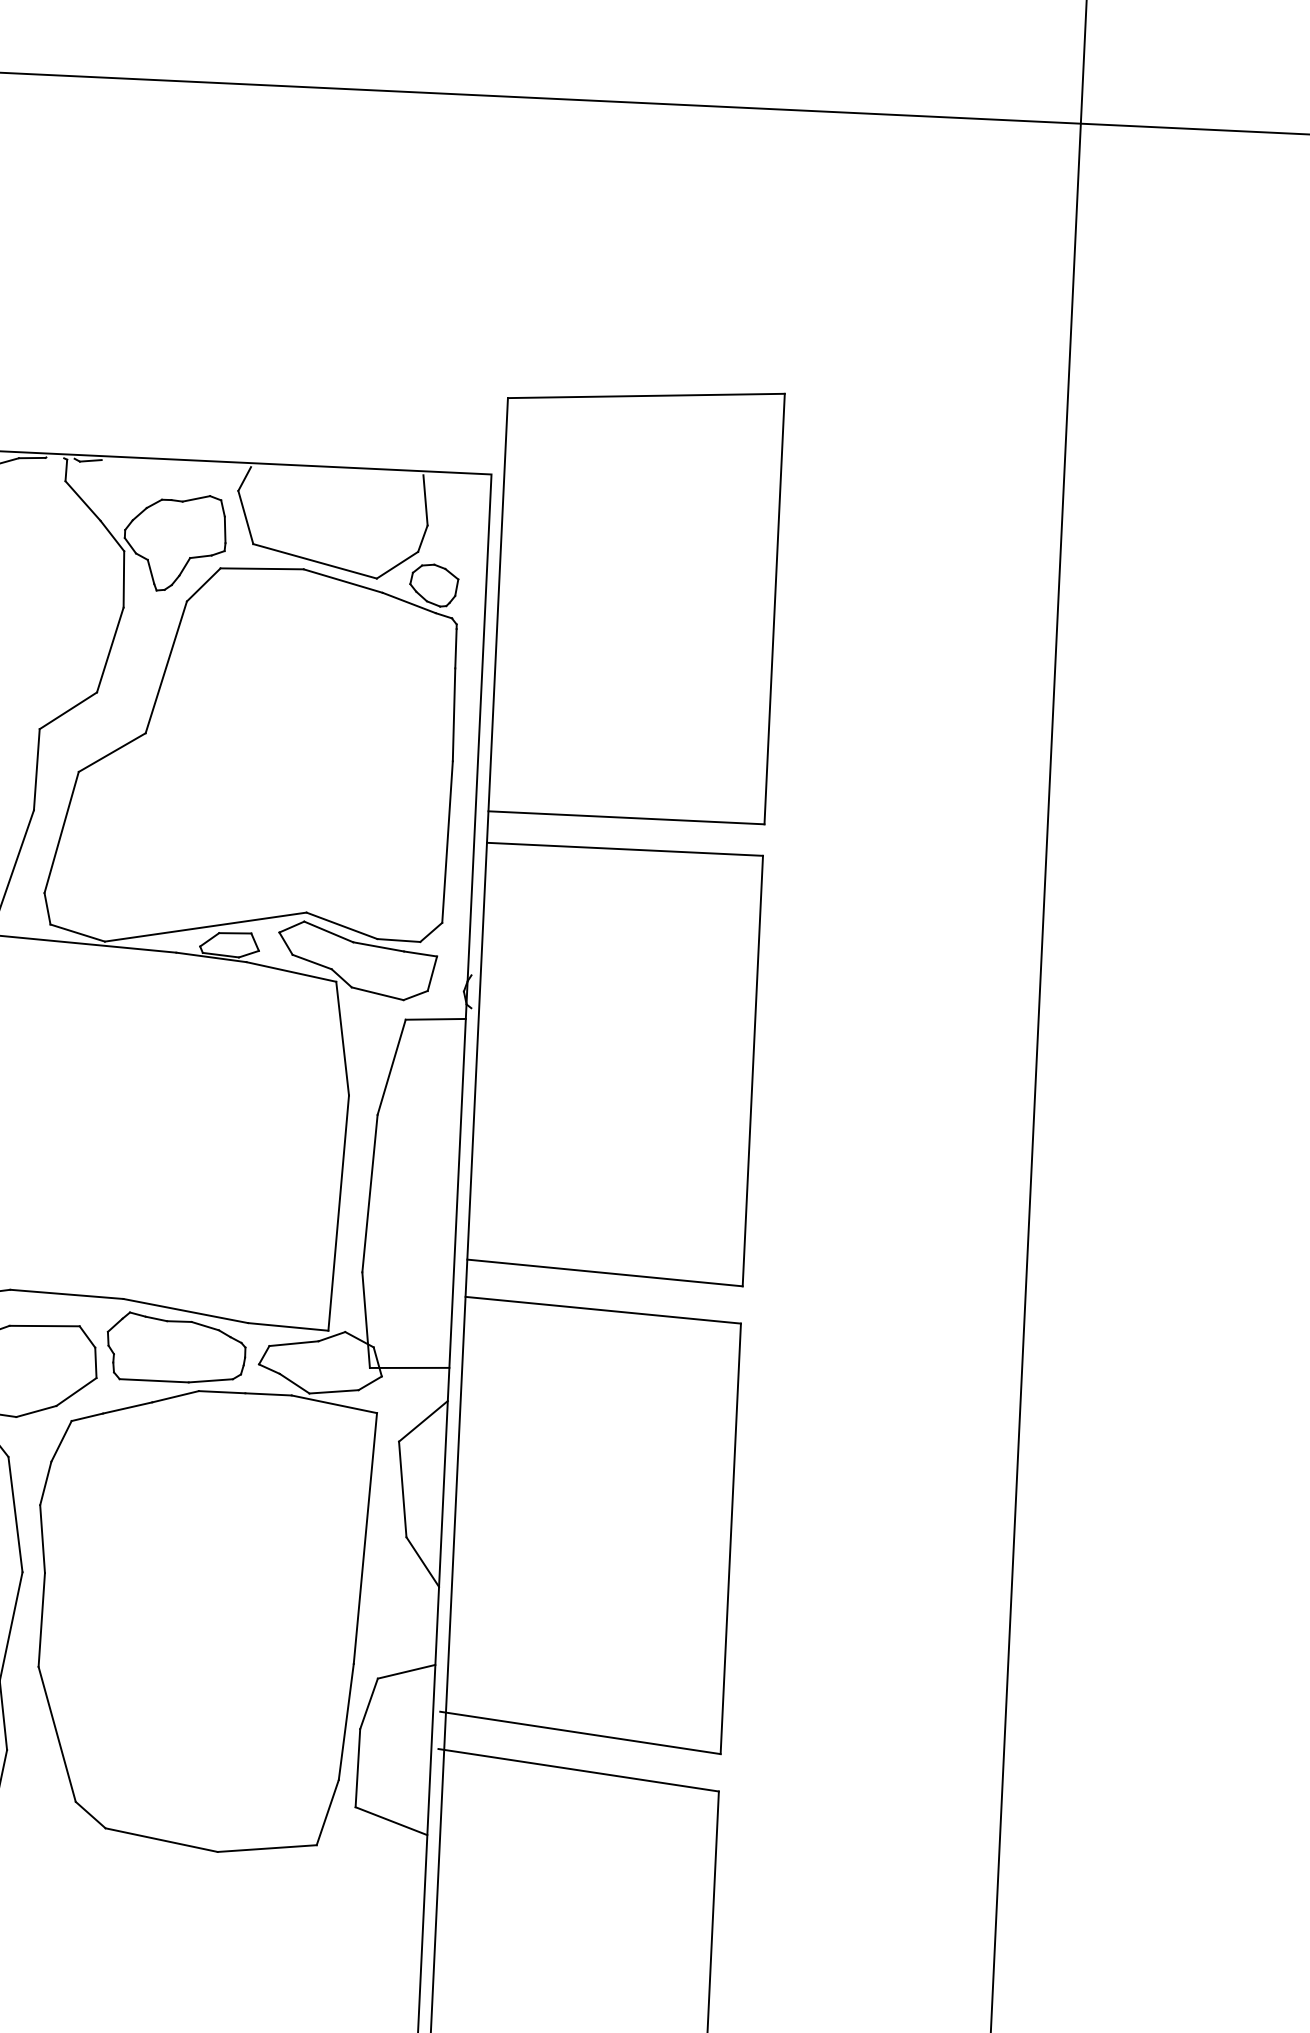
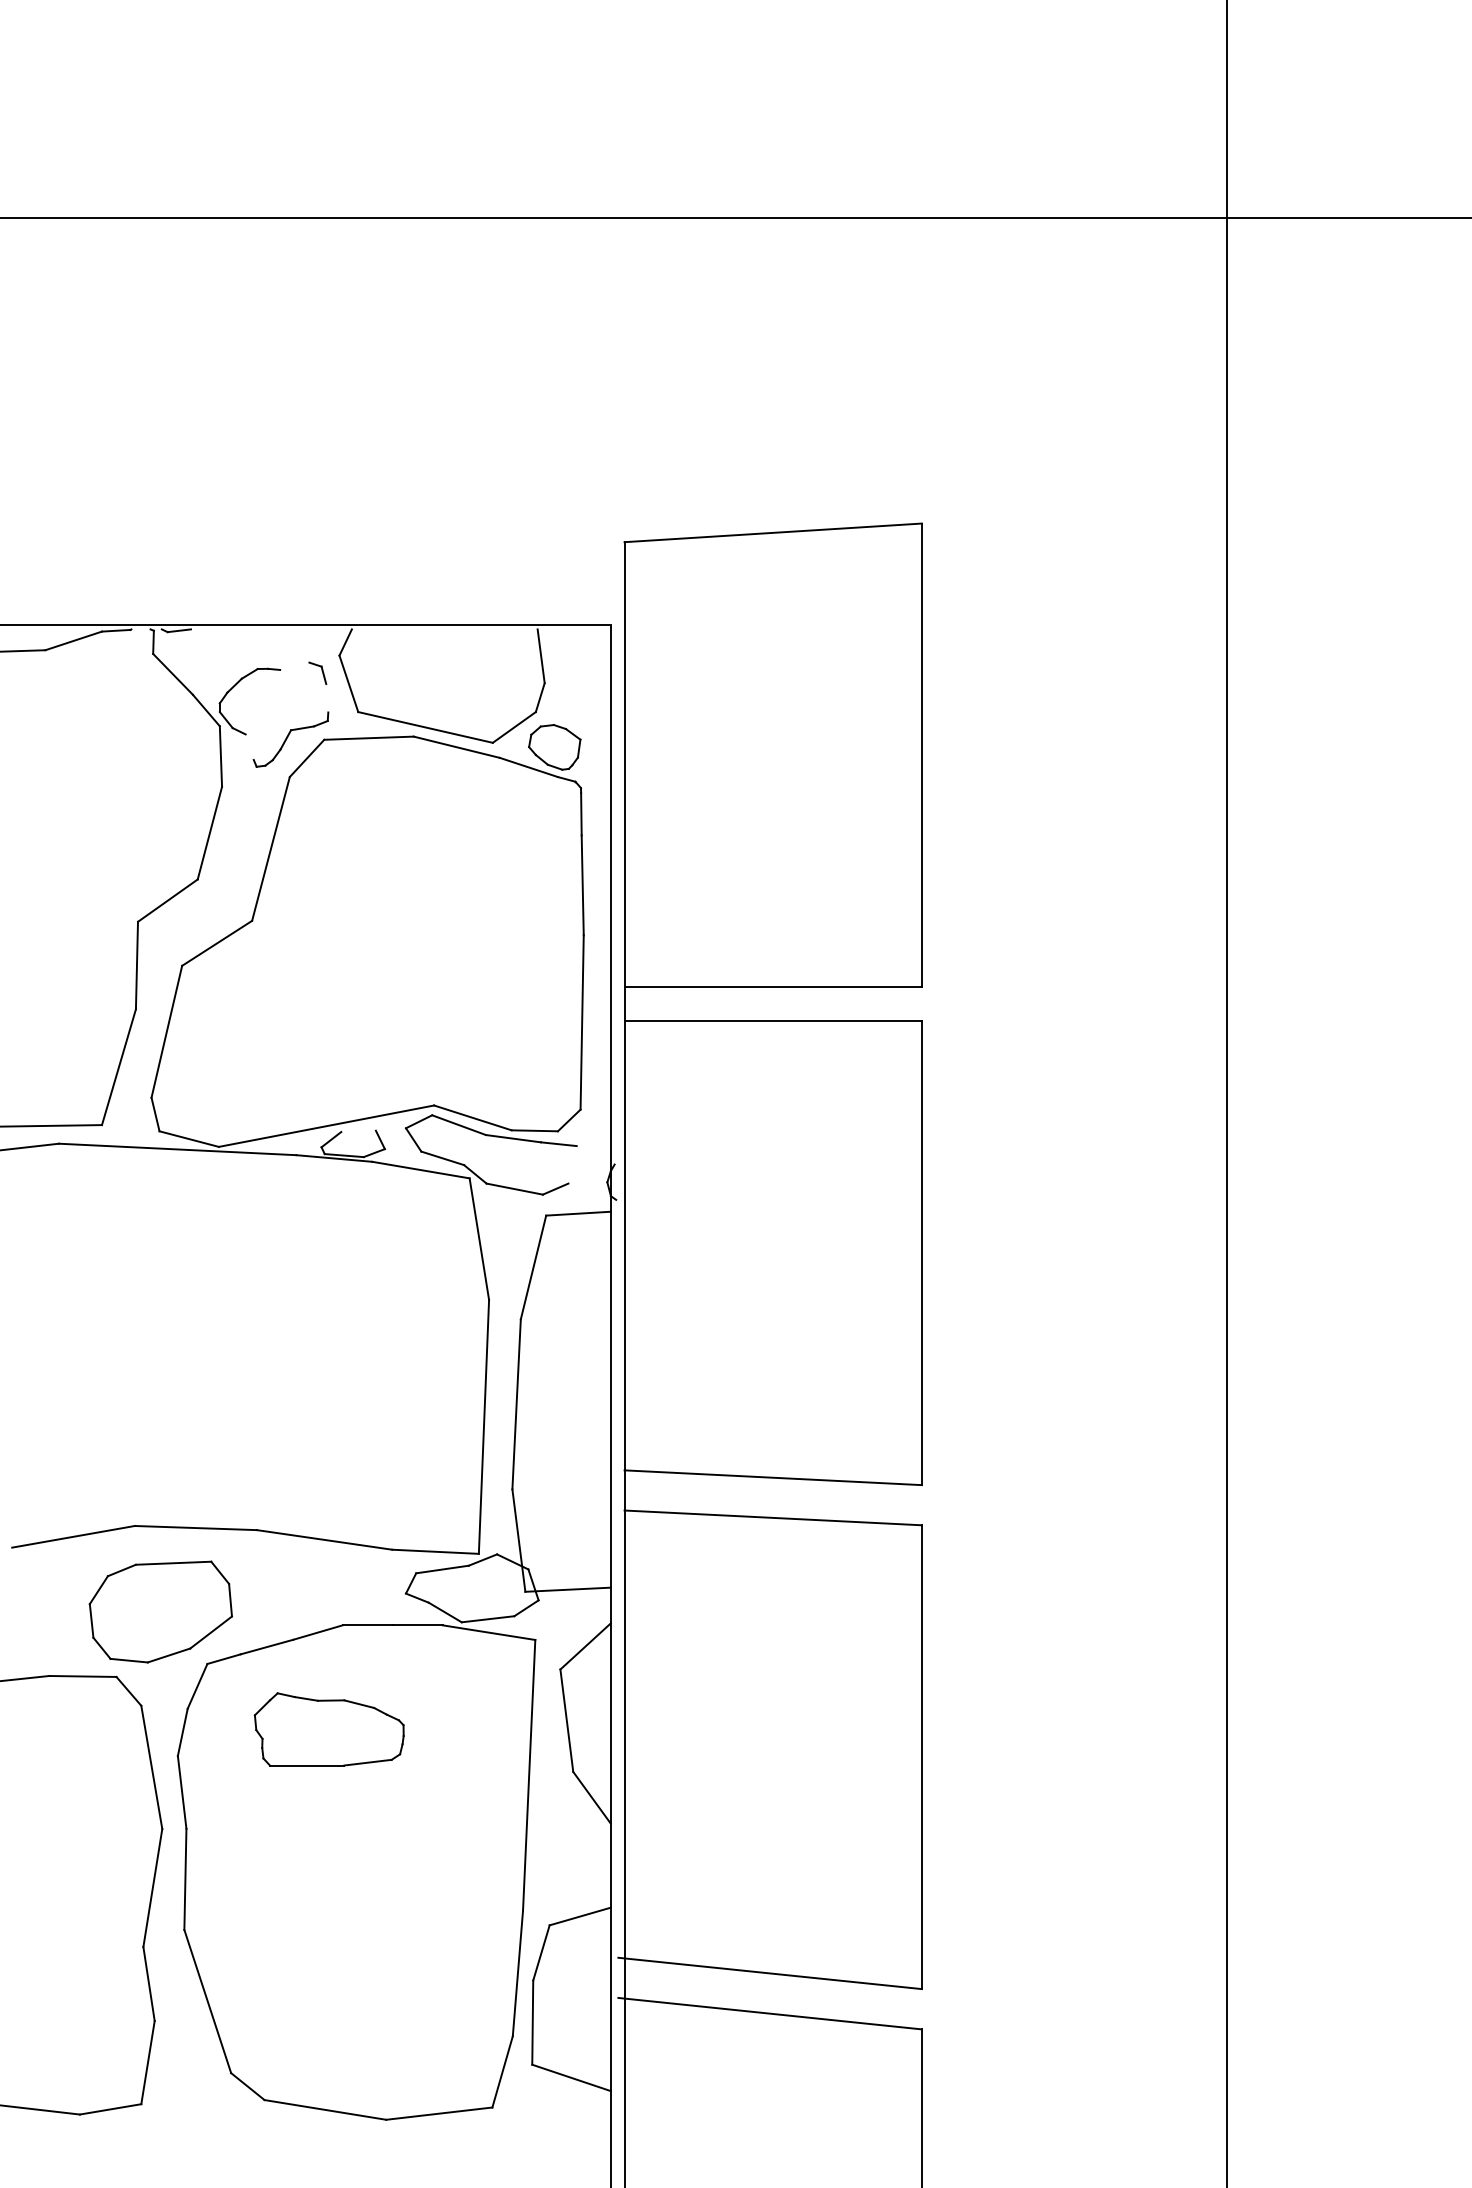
line: (196, 498) -> (294, 665), removed
line: (225, 530) -> (327, 698), removed
line: (150, 571) -> (249, 746), removed
line: (235, 932) -> (358, 1130), removed
line: (432, 973) -> (572, 1164), removed
part: (175, 1348) -> (328, 1729), moved

